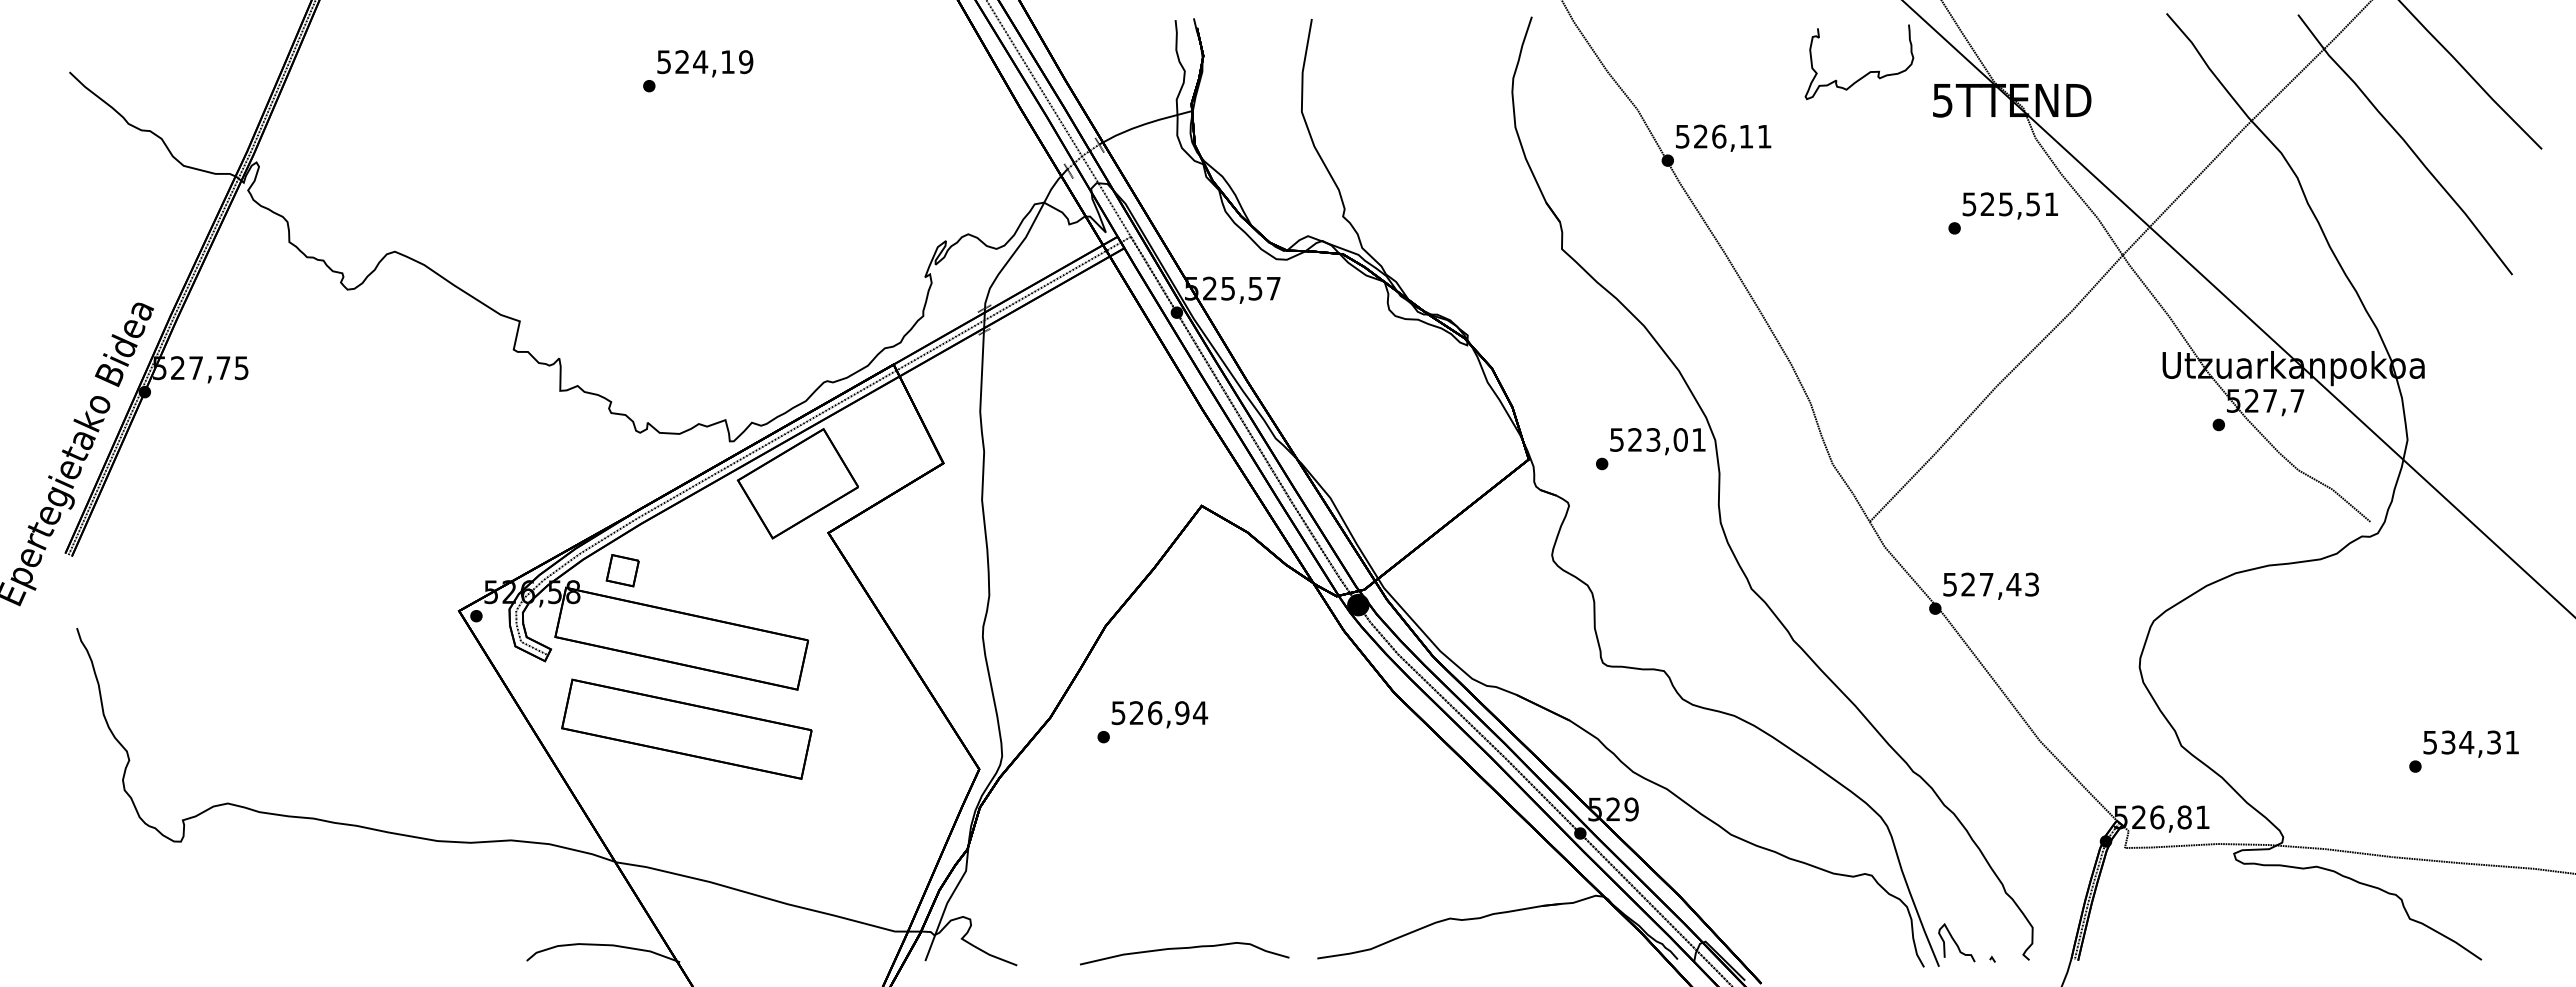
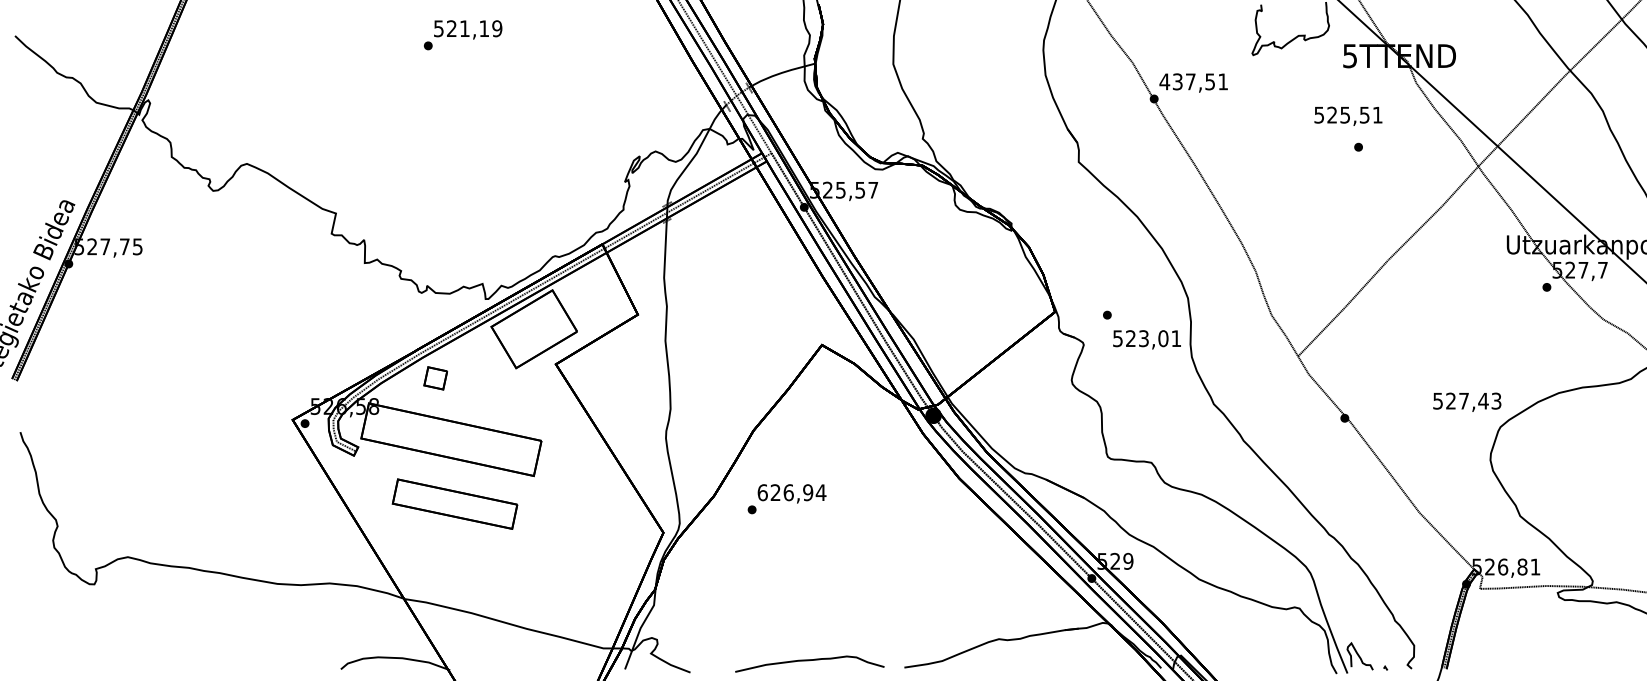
text: (700, 61) -> (464, 28), 524,19 -> 521,19
text: (1714, 136) -> (1187, 81), 526,11 -> 437,51
text: (2009, 205) -> (1347, 115), moved
text: (1657, 441) -> (1146, 339), moved
part: (622, 570) -> (435, 378), moved
text: (1990, 585) -> (1466, 401), moved
text: (1118, 713) -> (762, 493), 526,94 -> 626,94
part: (686, 728) -> (454, 503), size x0.7

